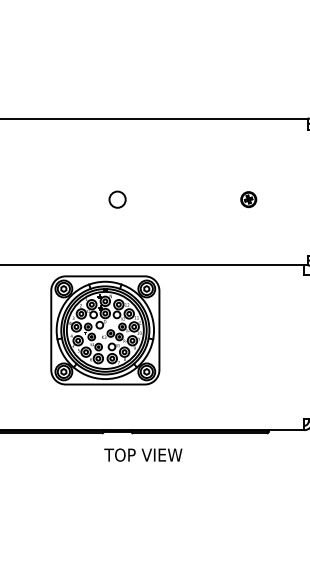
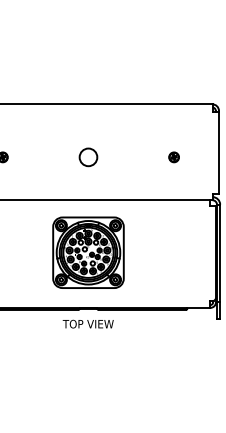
circle: (117, 199) -> (88, 157), size x1.67
part: (105, 330) -> (88, 252), moved
text: (142, 454) -> (87, 323), moved

